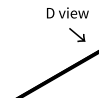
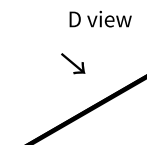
text: (77, 35) -> (73, 64), moved

